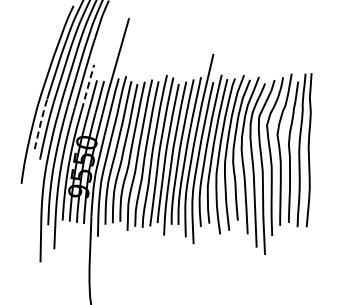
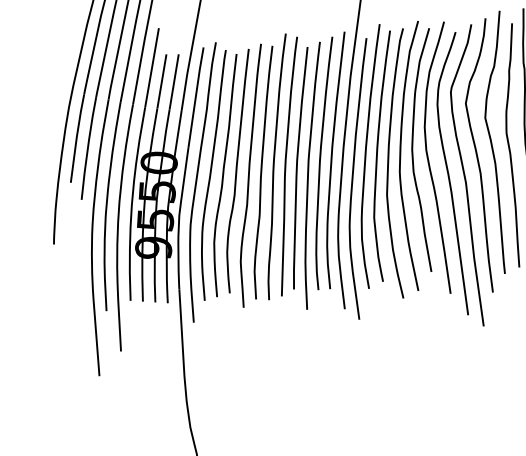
line: (88, 86) -> (152, 66), dashed -> solid
line: (40, 123) -> (76, 137), dashed -> solid

